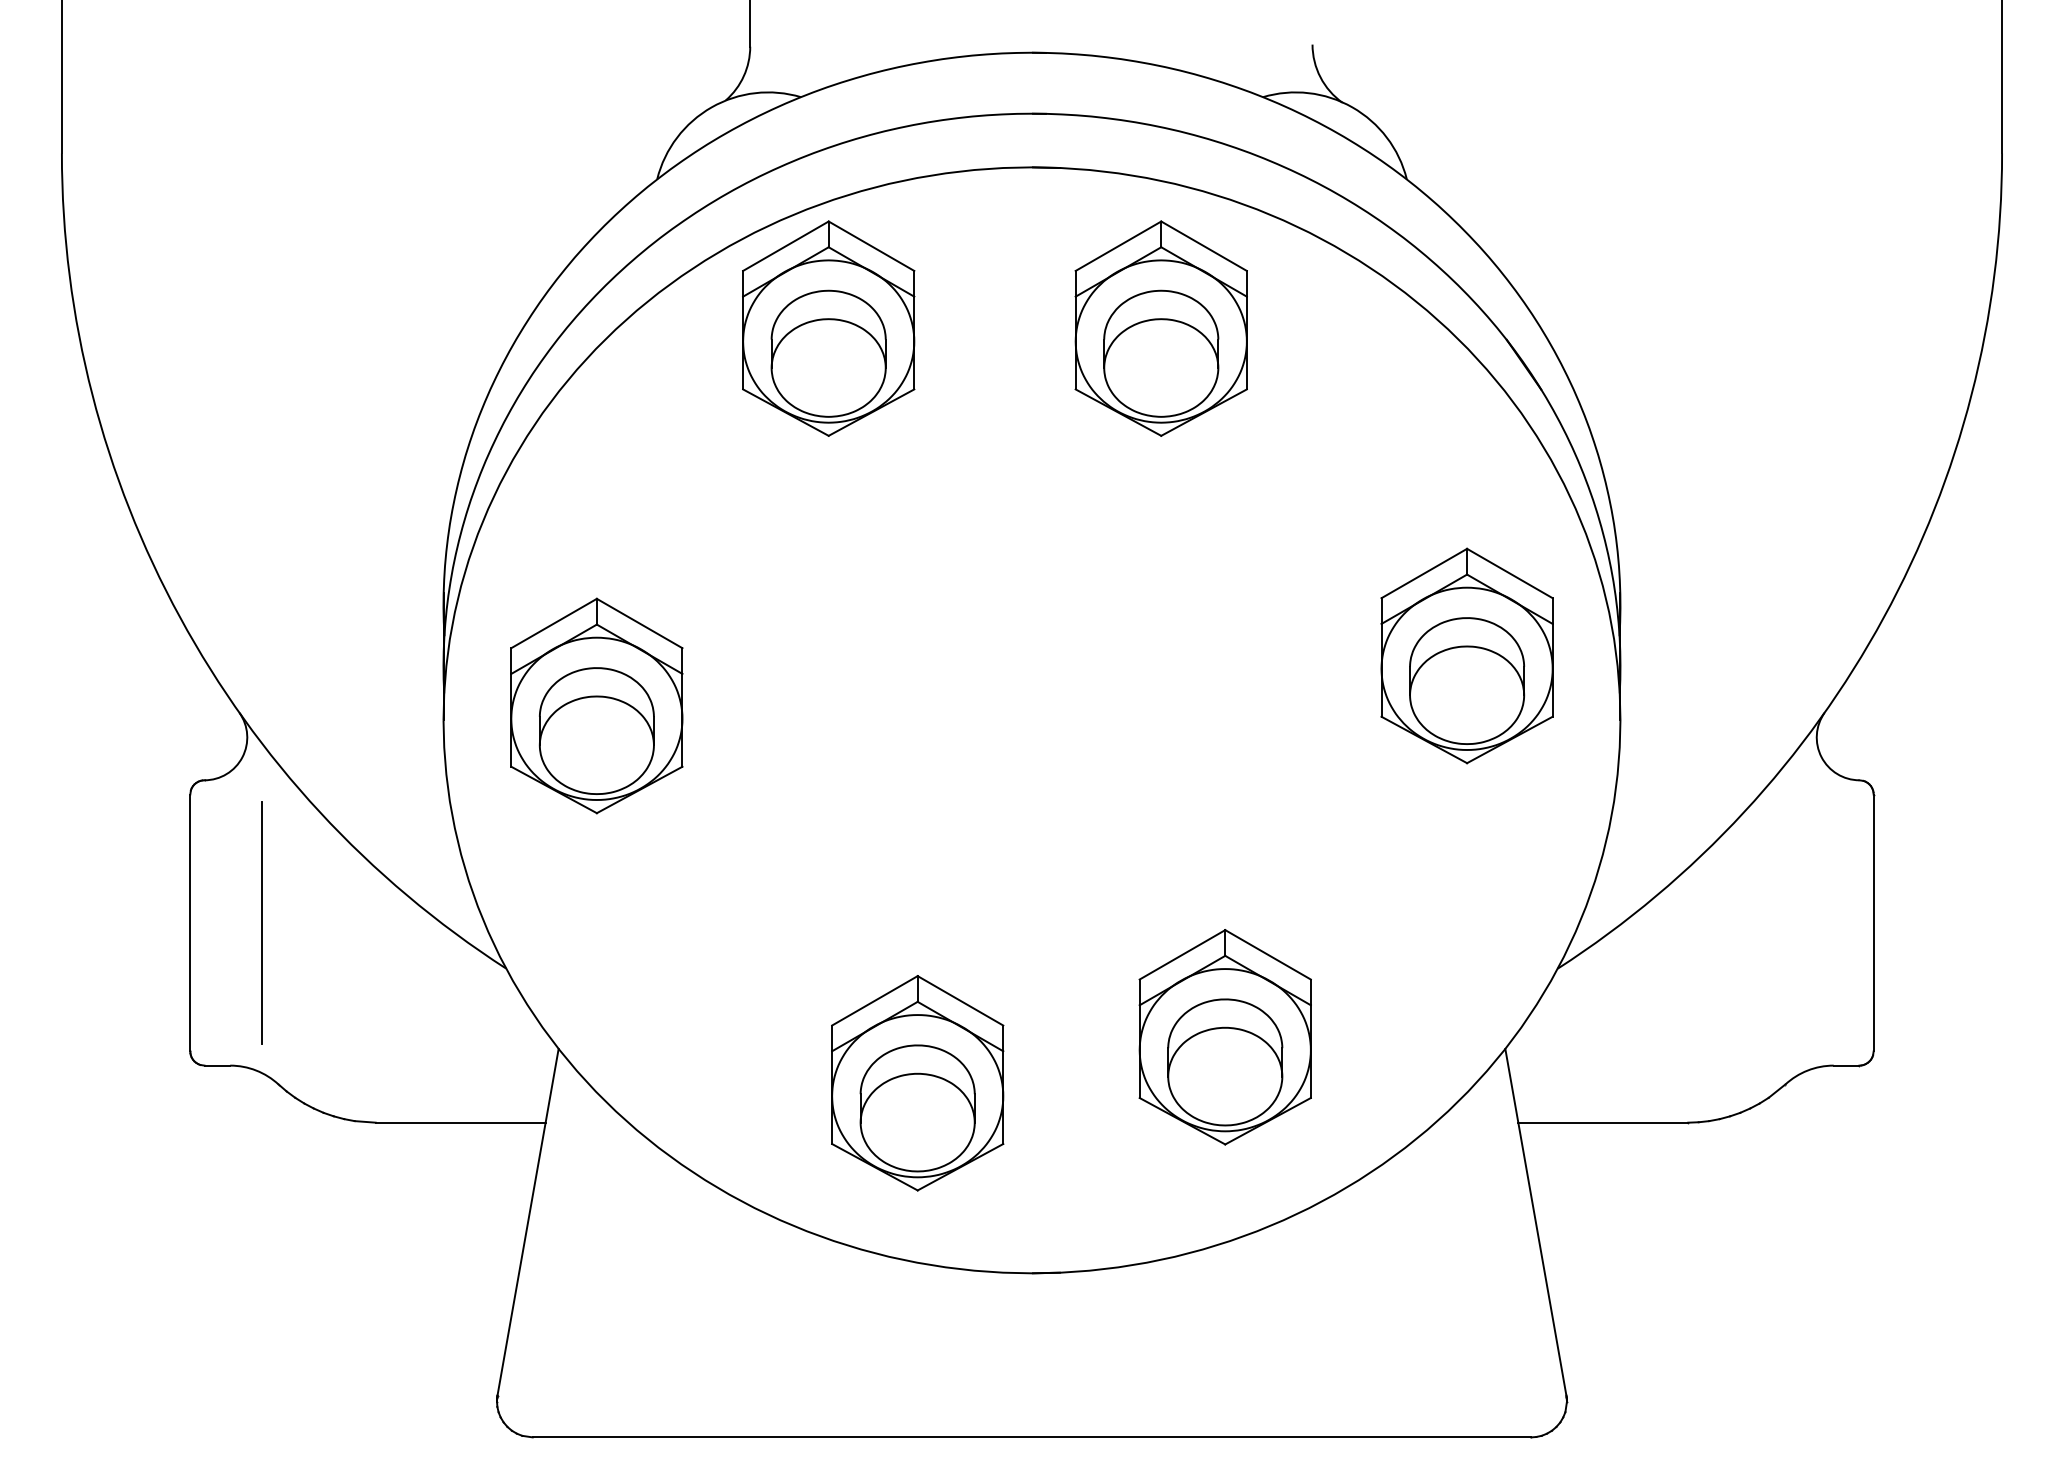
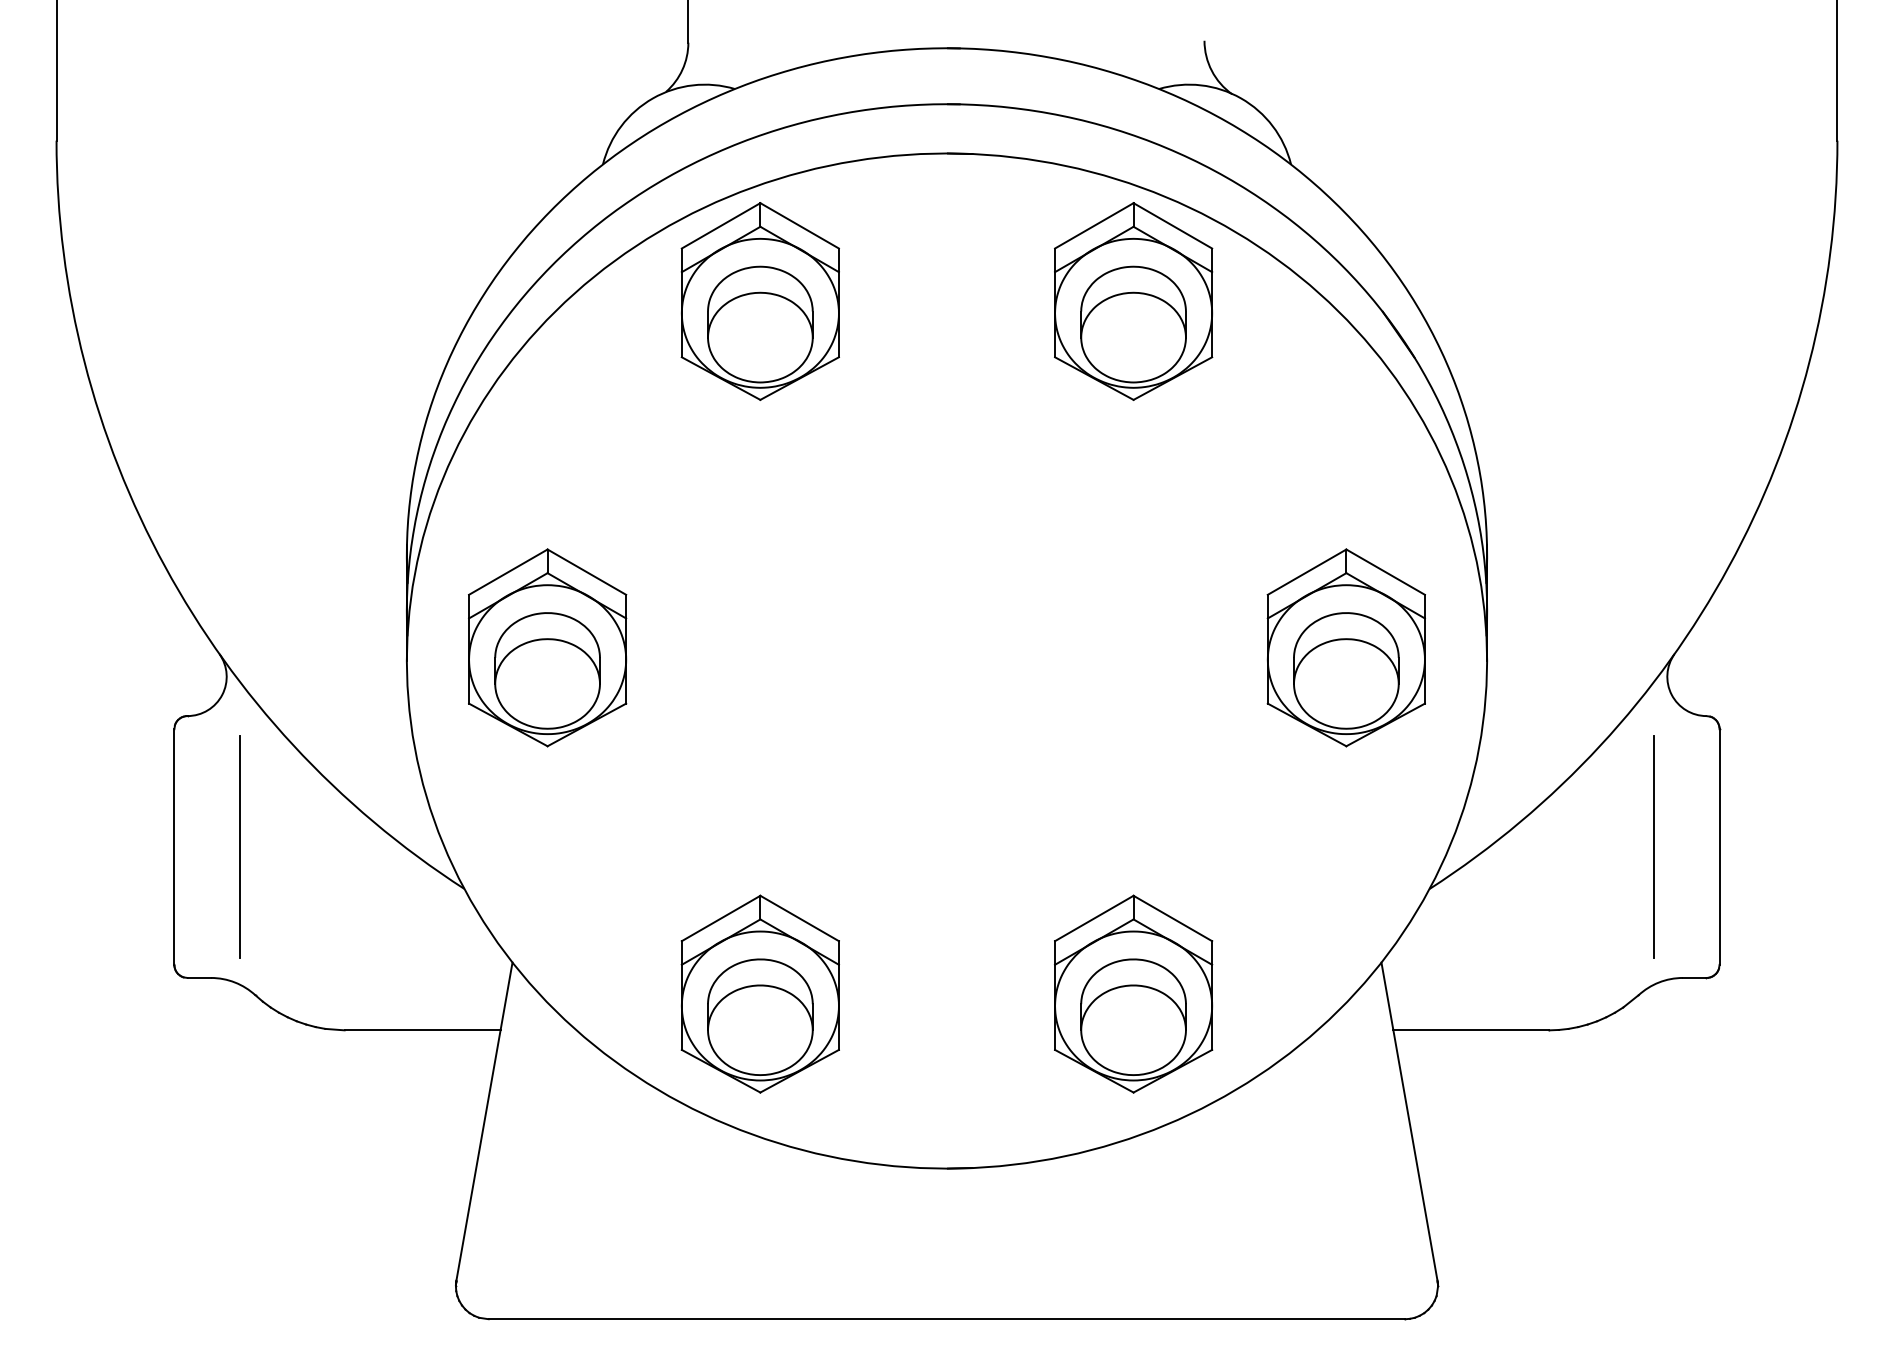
part: (1160, 328) -> (1132, 301), moved
part: (1466, 655) -> (1345, 647), moved
line: (1802, 922) -> (1654, 846), added
part: (1224, 1037) -> (1132, 994), moved
part: (917, 1083) -> (760, 994), moved

